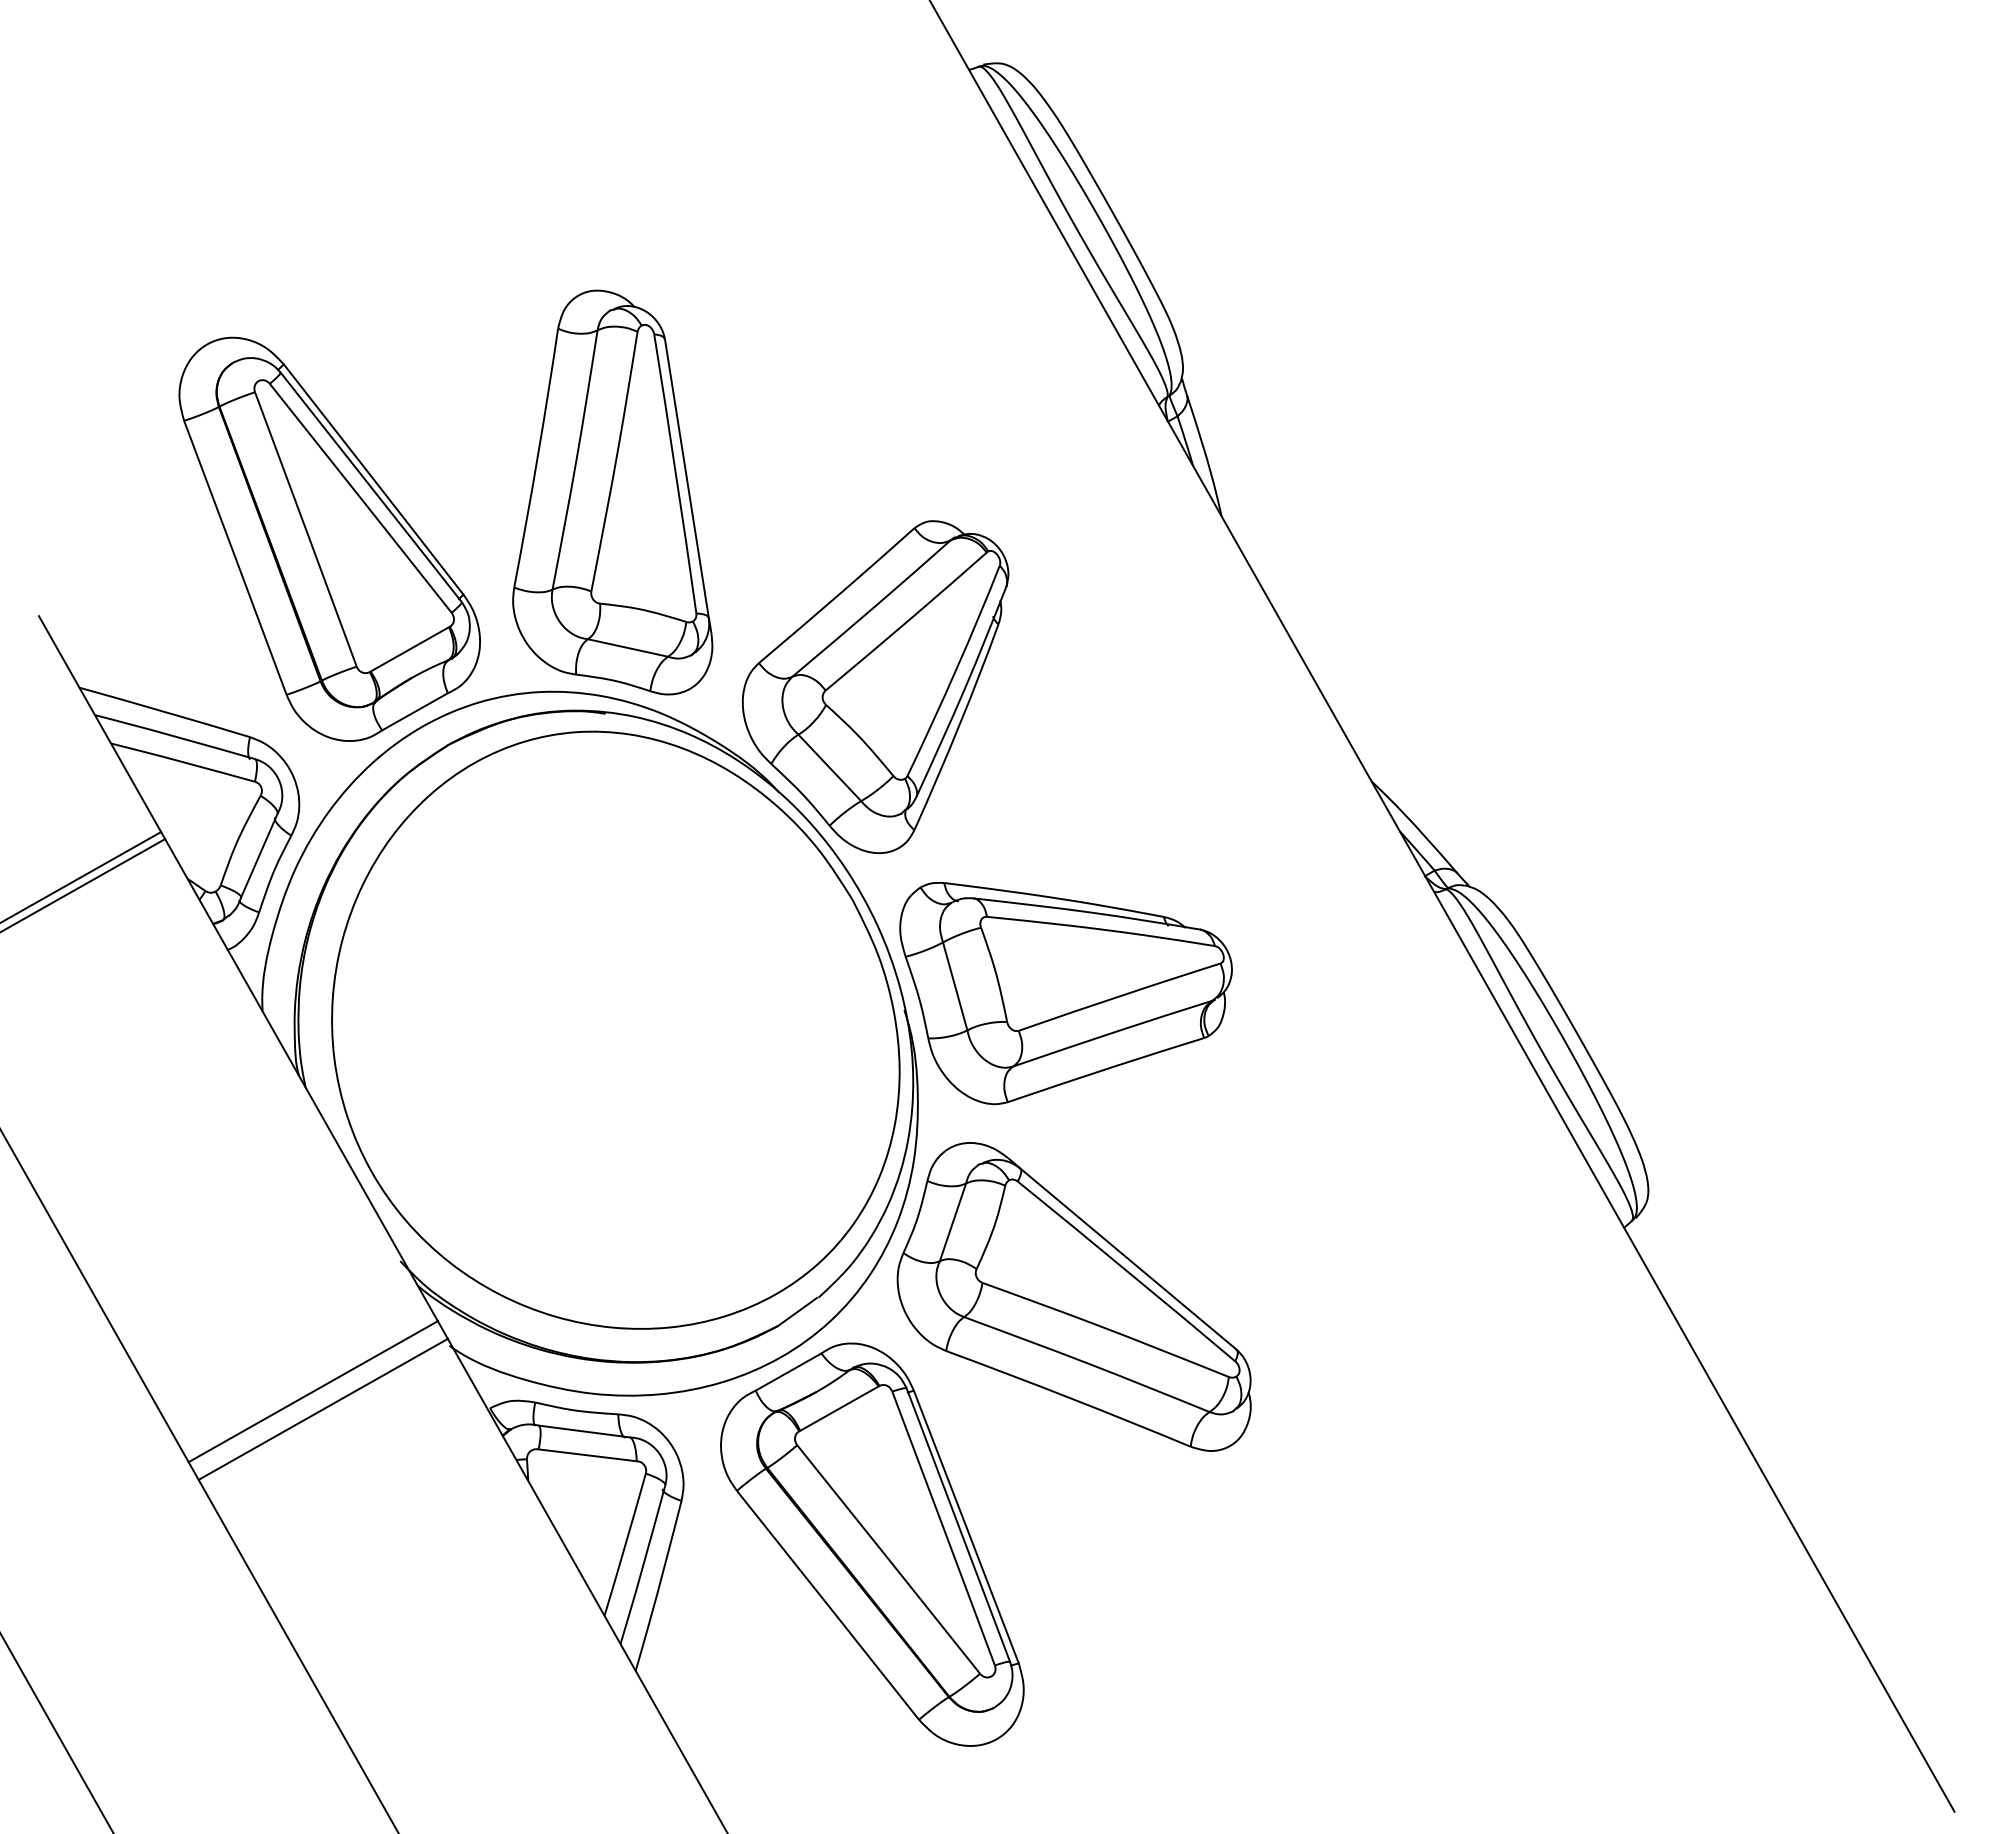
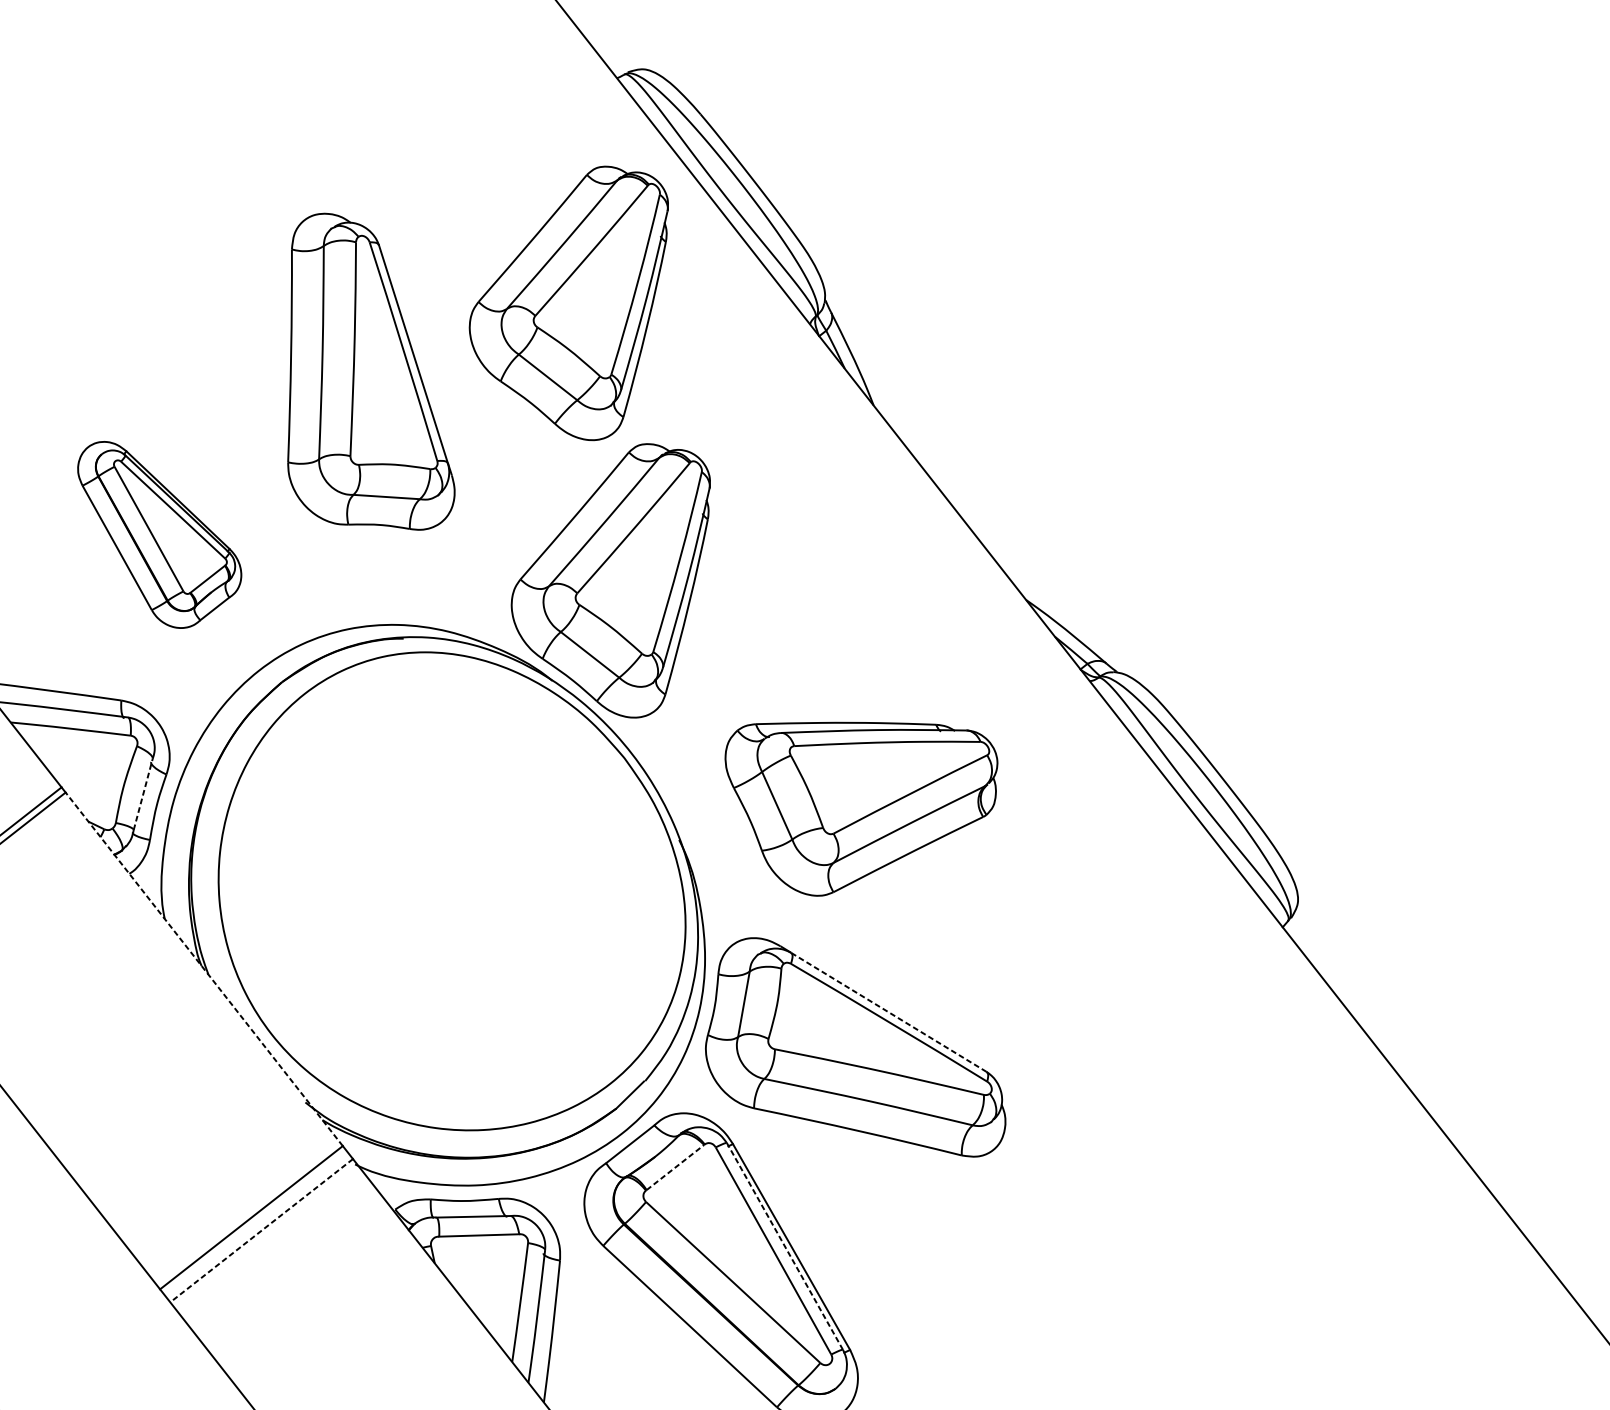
part: (875, 341) -> (574, 307), added
part: (612, 492) -> (355, 374), moved
part: (329, 538) -> (161, 531), size x0.6
line: (259, 855) -> (143, 794), solid -> dashed
part: (1065, 993) -> (866, 798), moved
line: (301, 1080) -> (204, 969), solid -> dashed
line: (1127, 1258) -> (888, 1012), solid -> dashed
line: (839, 1408) -> (675, 1167), solid -> dashed
line: (322, 1409) -> (261, 1230), solid -> dashed
line: (958, 1524) -> (784, 1245), solid -> dashed

